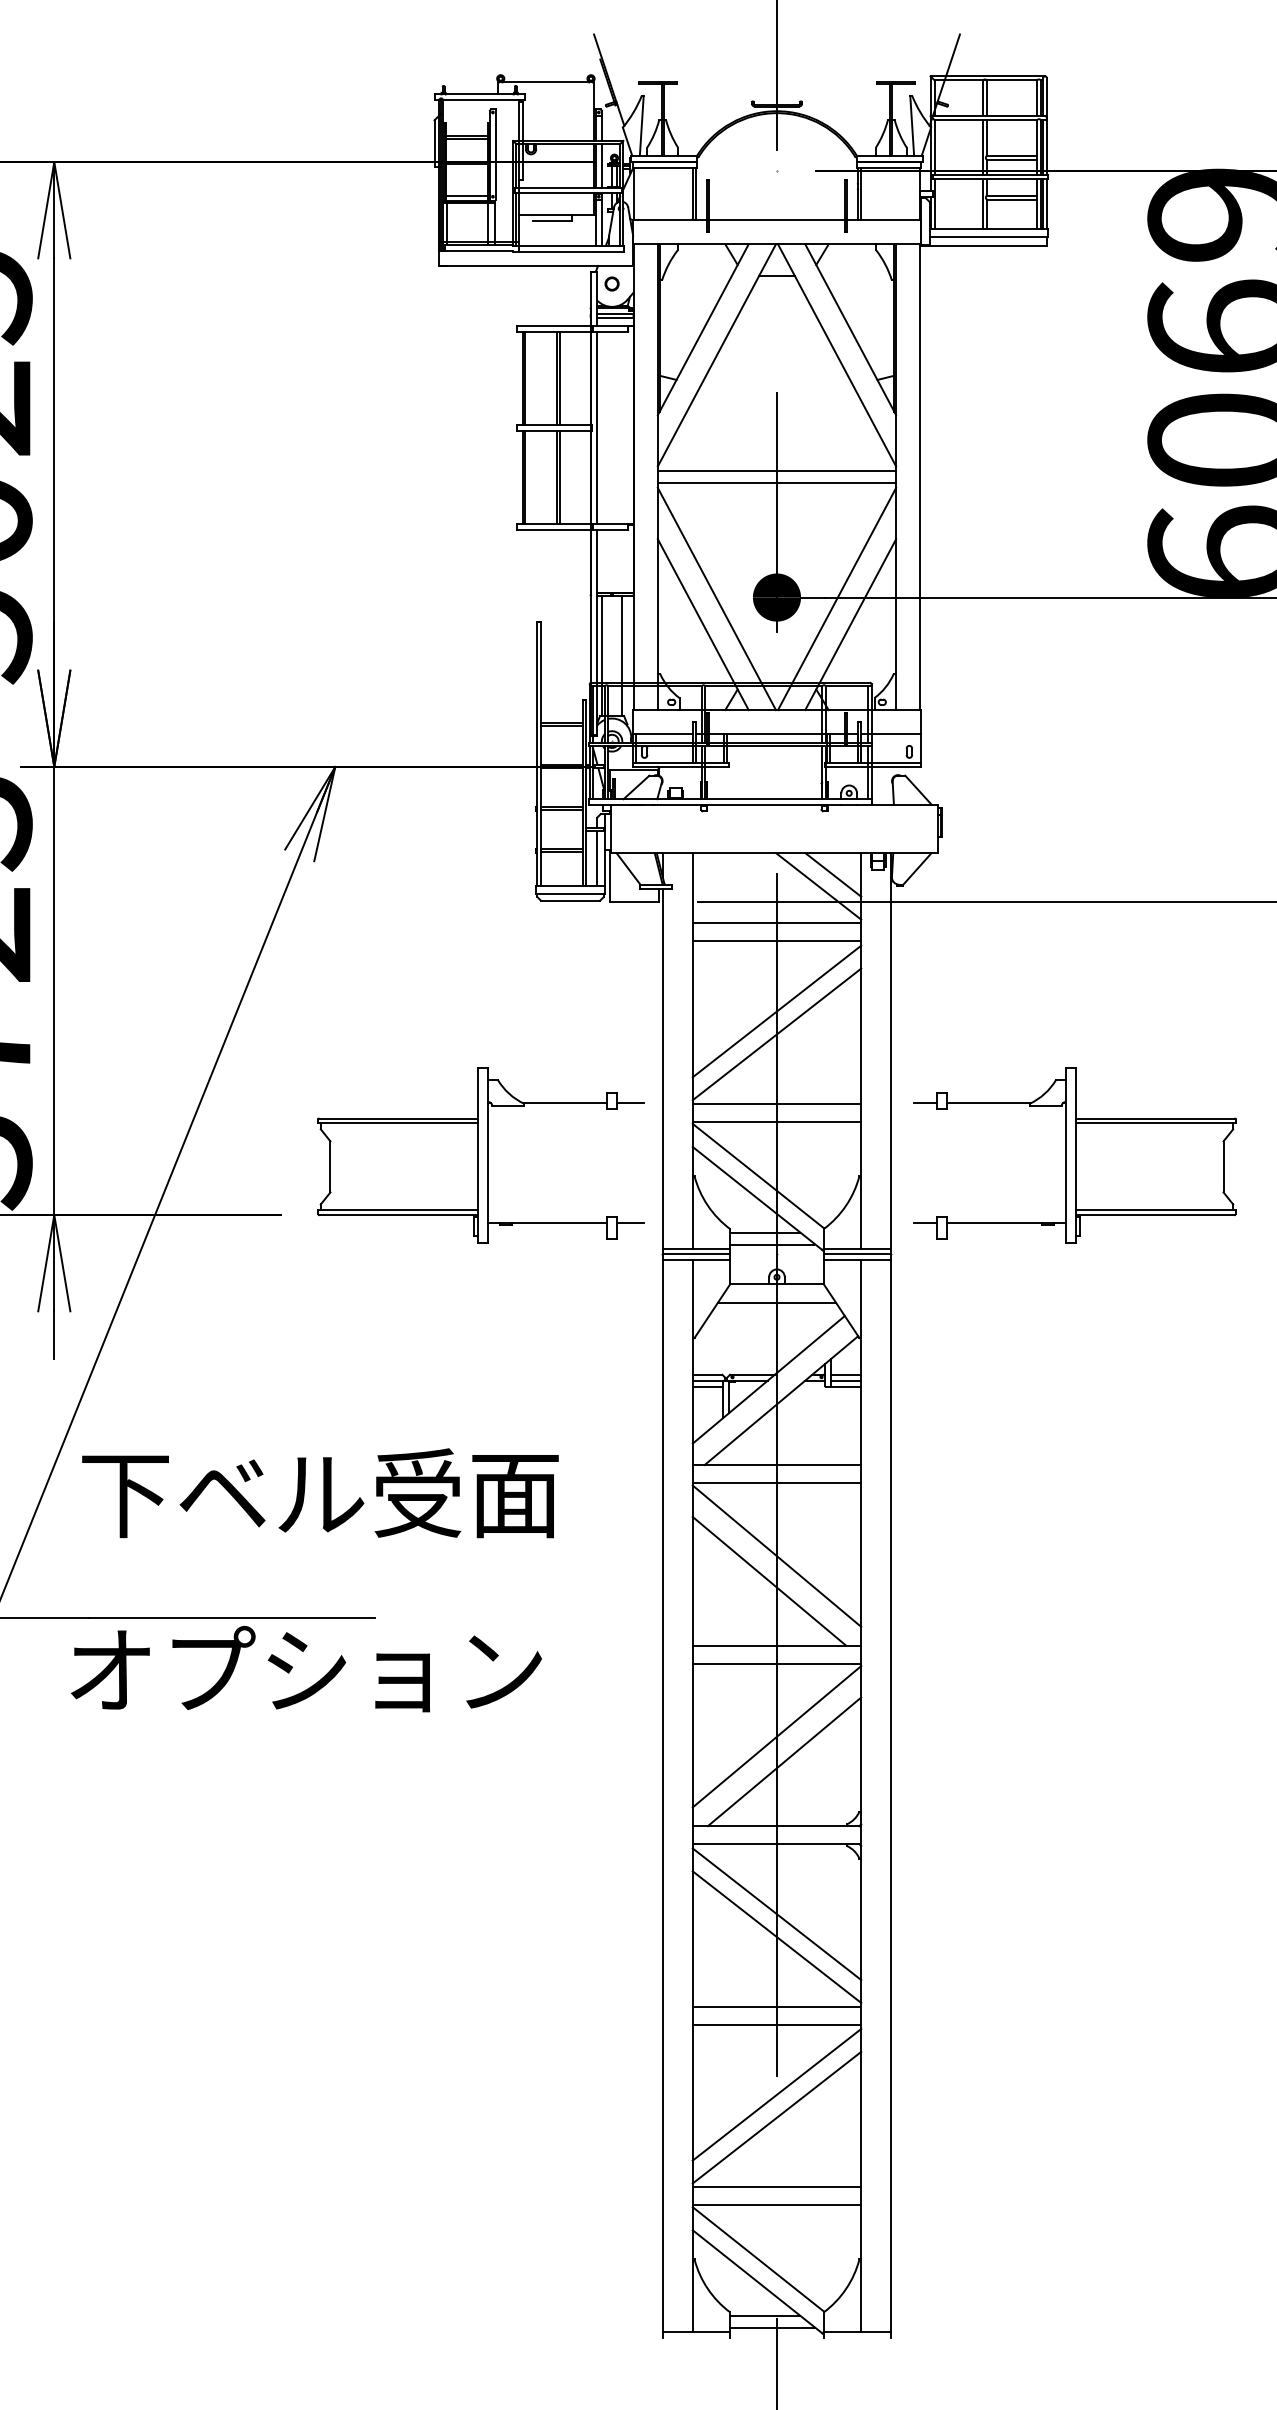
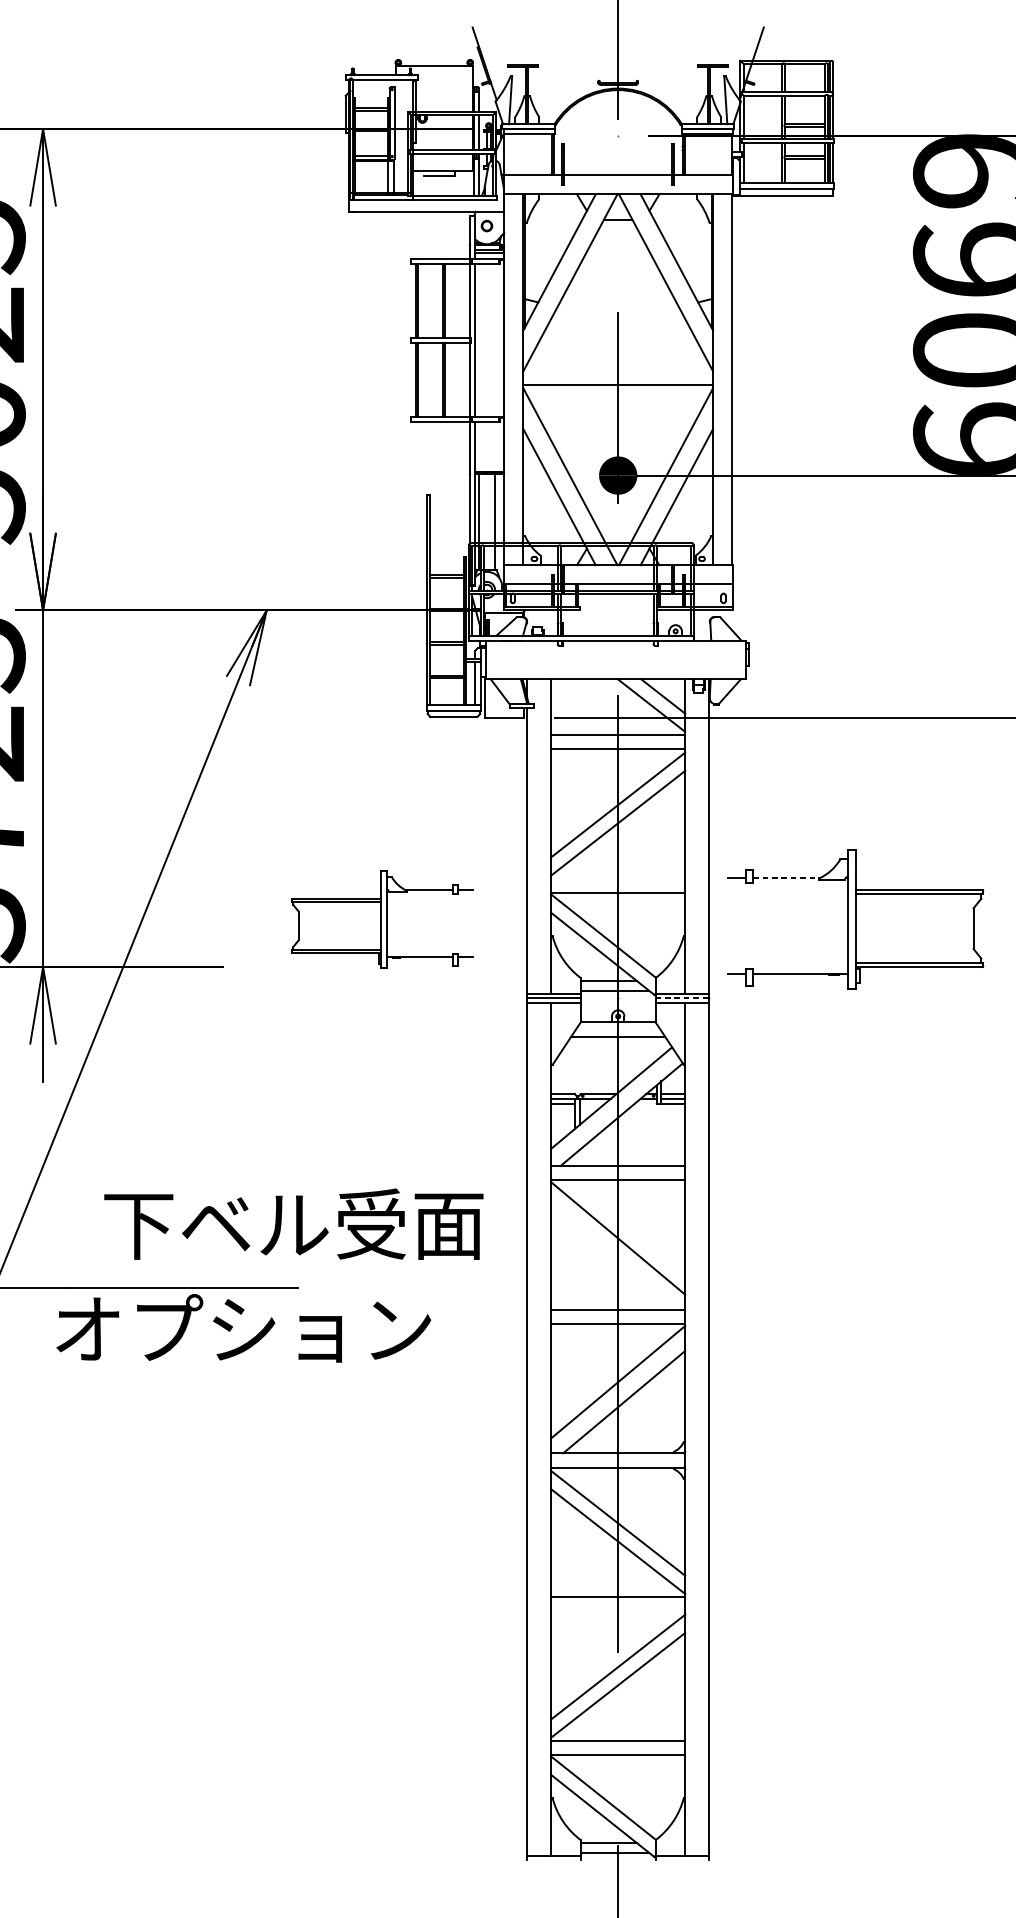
line: (776, 471) -> (617, 375), removed
line: (776, 1103) -> (617, 878), removed
line: (989, 1103) -> (787, 878), solid -> dashed
part: (480, 1155) -> (382, 919), size x0.7
line: (857, 1254) -> (682, 998), solid -> dashed
text: (320, 1493) -> (293, 1224), moved
line: (769, 1580) -> (612, 1257), removed
line: (776, 2024) -> (617, 1611), removed

